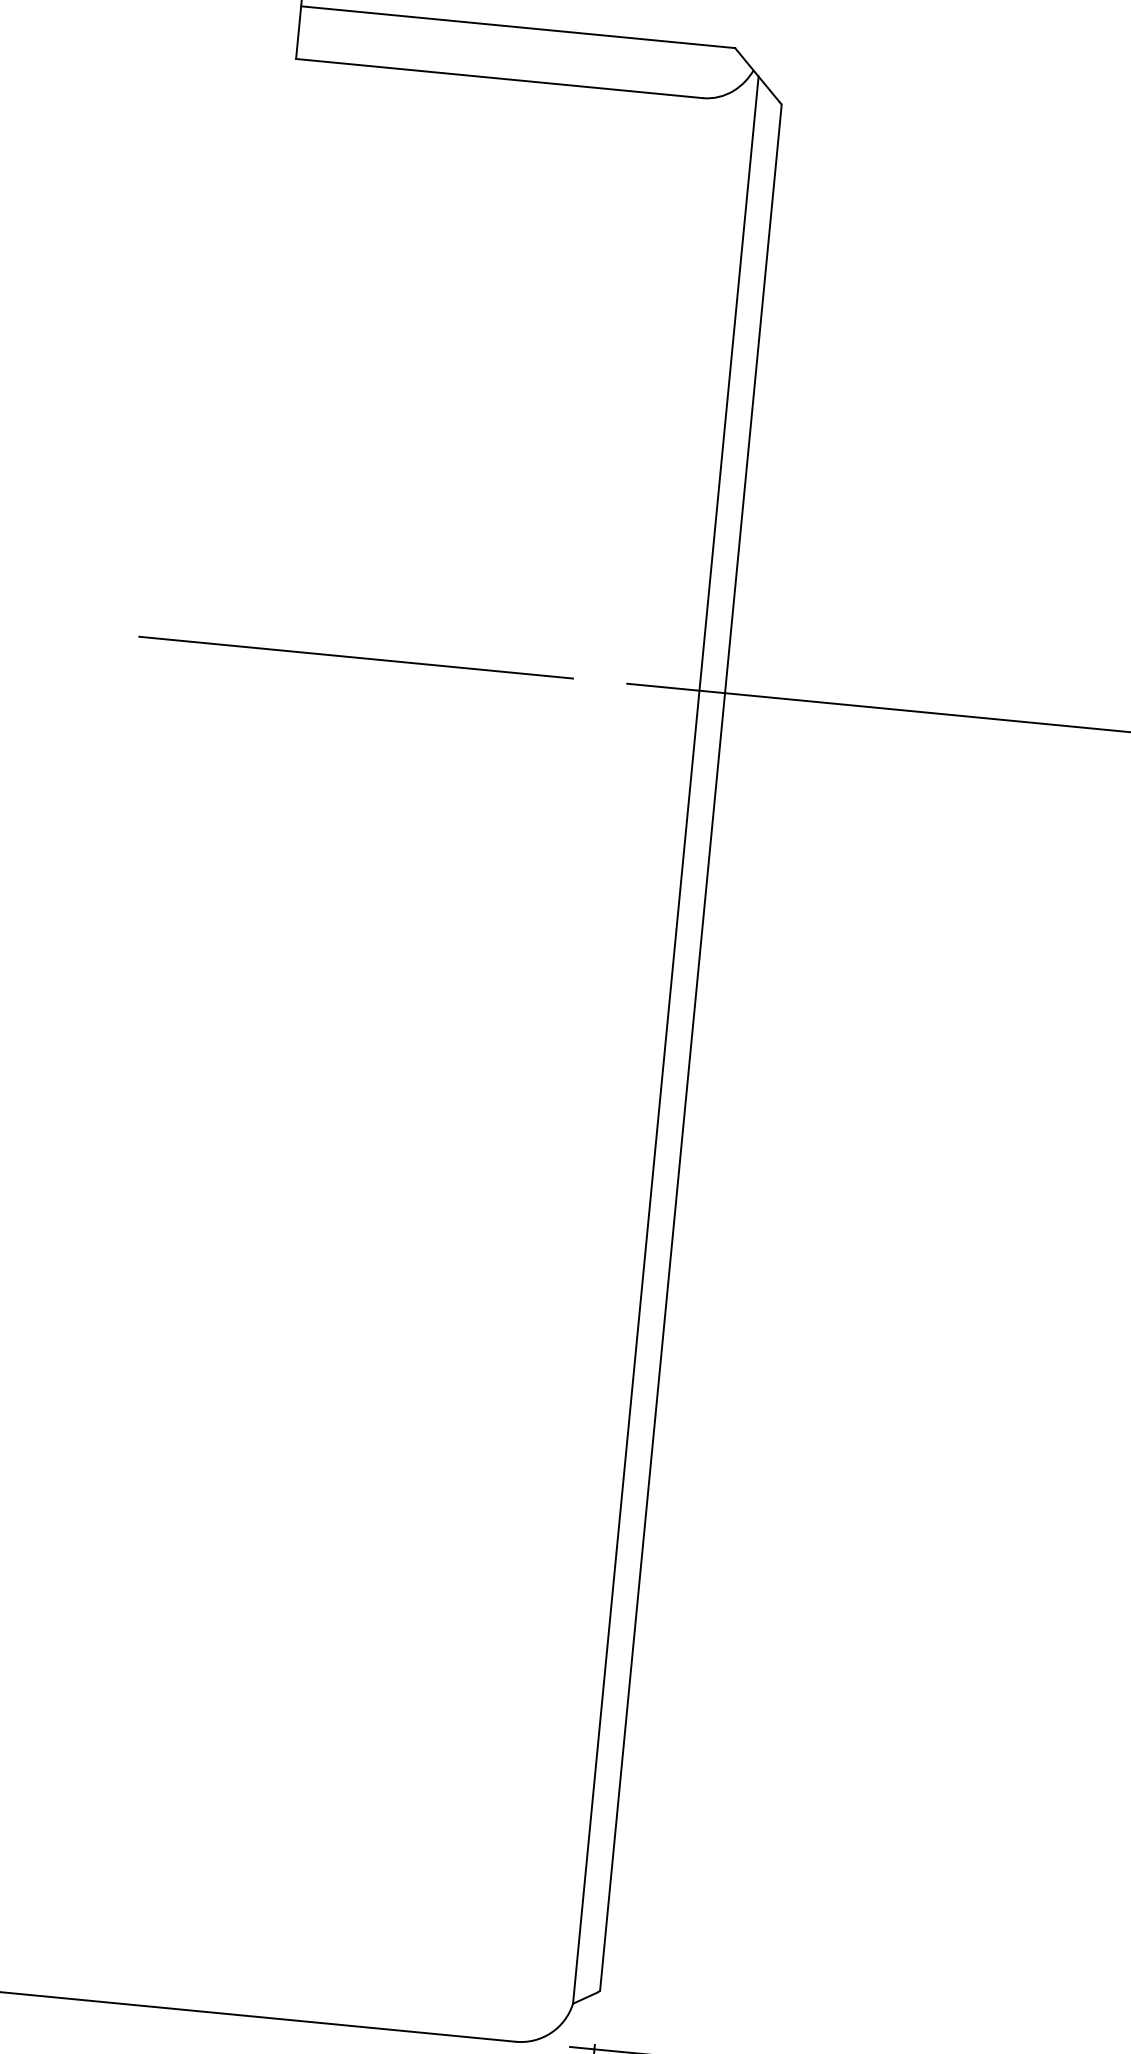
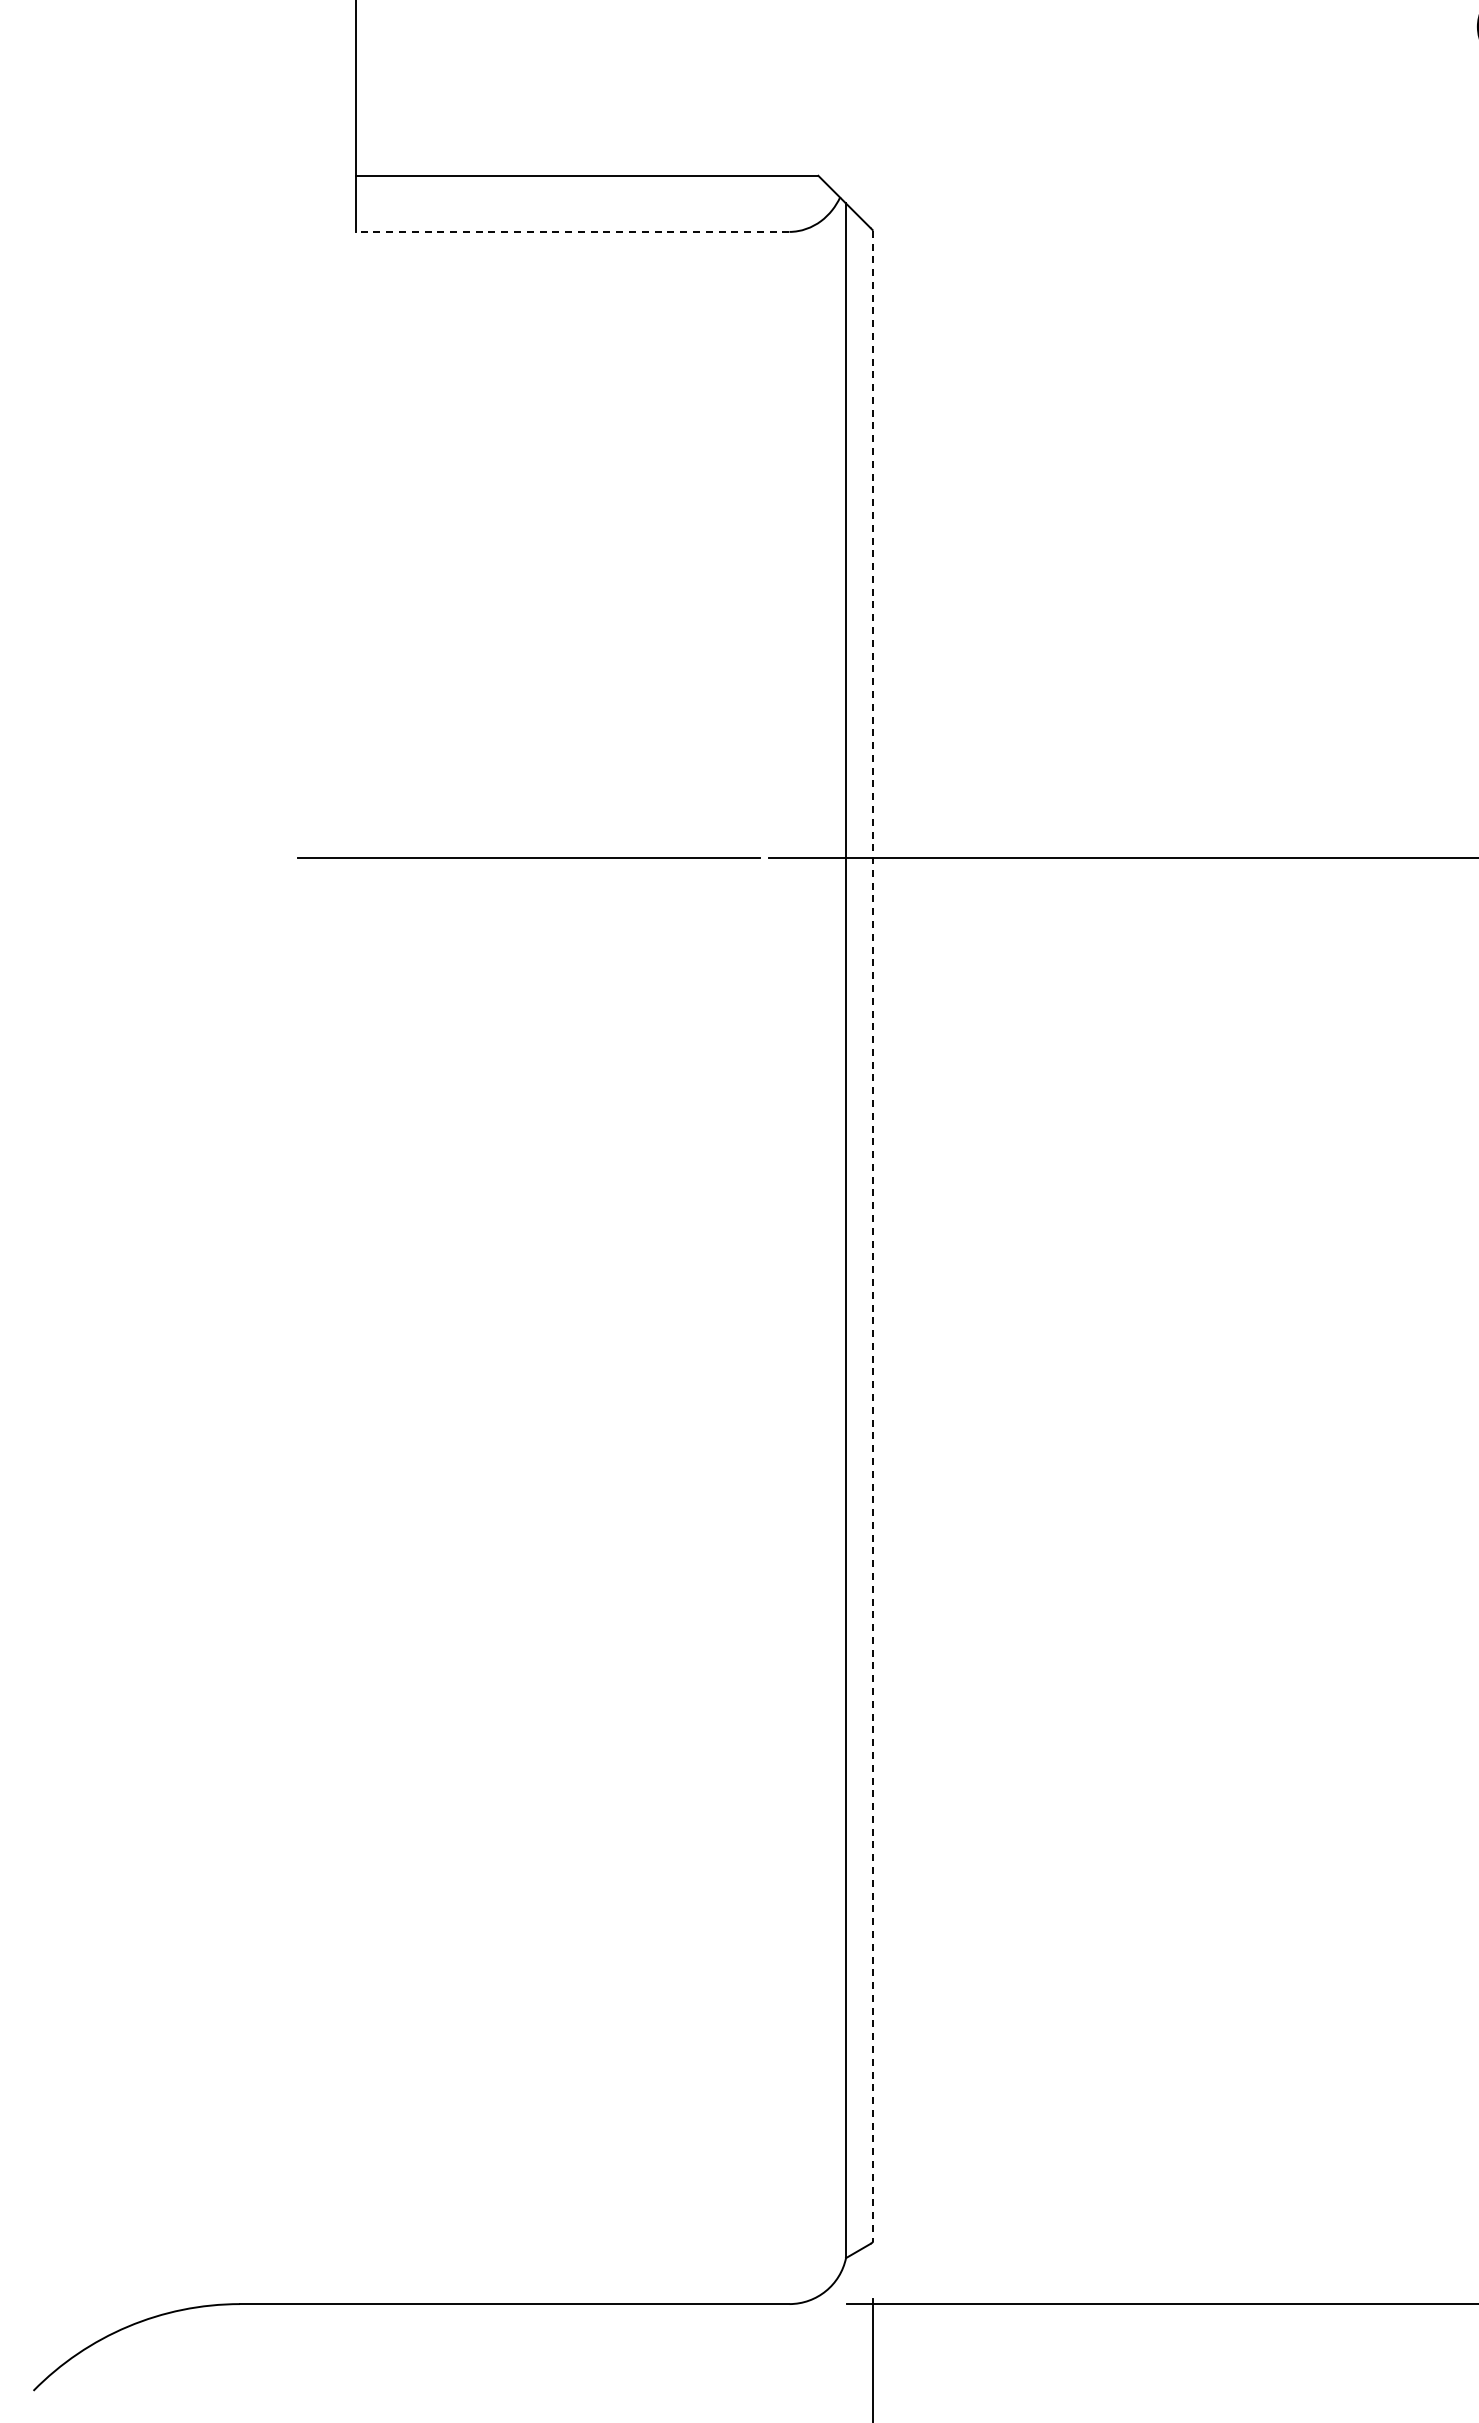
line: (499, 78) -> (572, 231), solid -> dashed
line: (355, 656) -> (528, 857), moved
line: (691, 1047) -> (873, 1236), solid -> dashed

